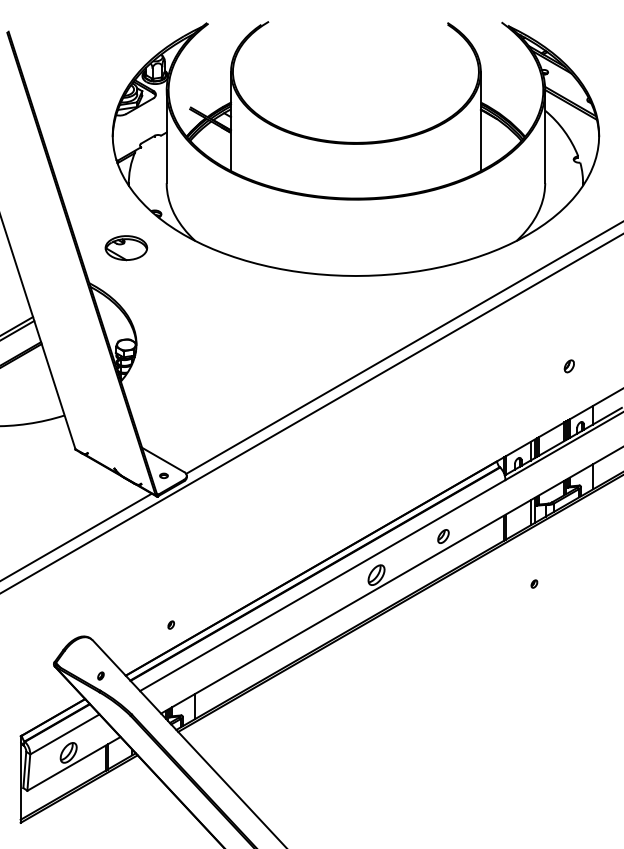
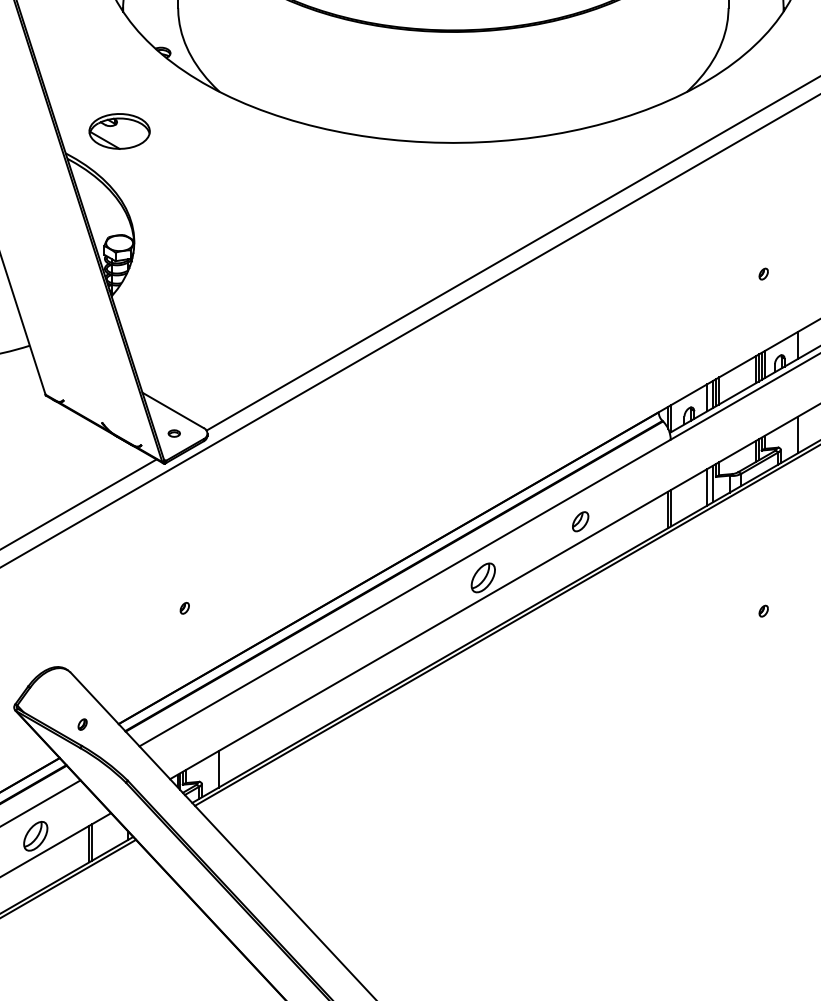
part: (126, 248) -> (119, 132), moved
part: (569, 365) -> (763, 273), size x0.62
part: (534, 583) -> (763, 610), moved
part: (170, 624) -> (183, 607), moved

